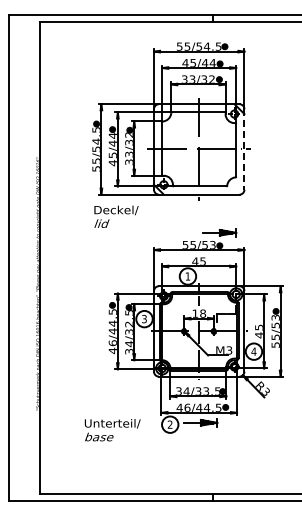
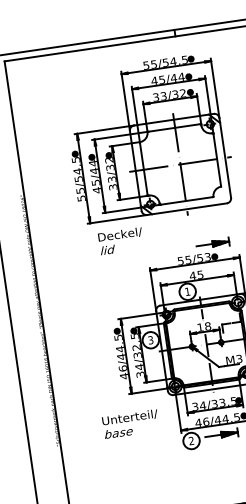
line: (244, 149) -> (225, 157), dashed -> solid
text: (116, 216) -> (121, 240), moved
text: (112, 430) -> (130, 424), moved

